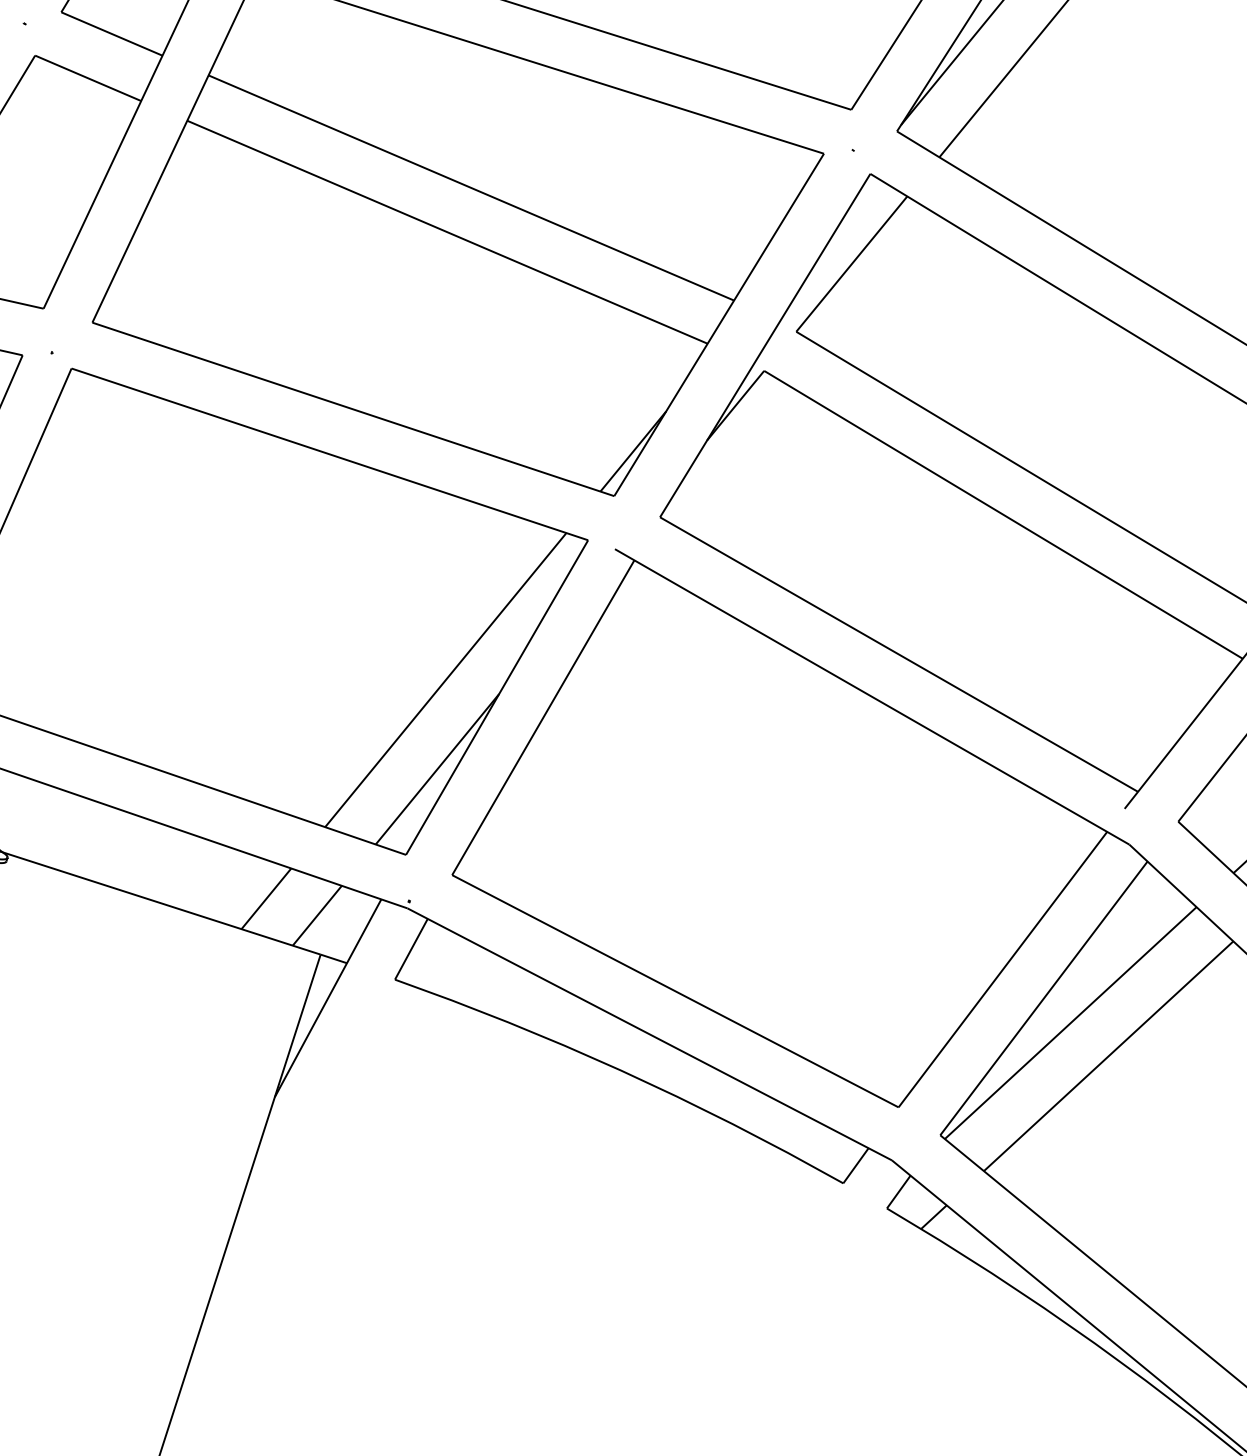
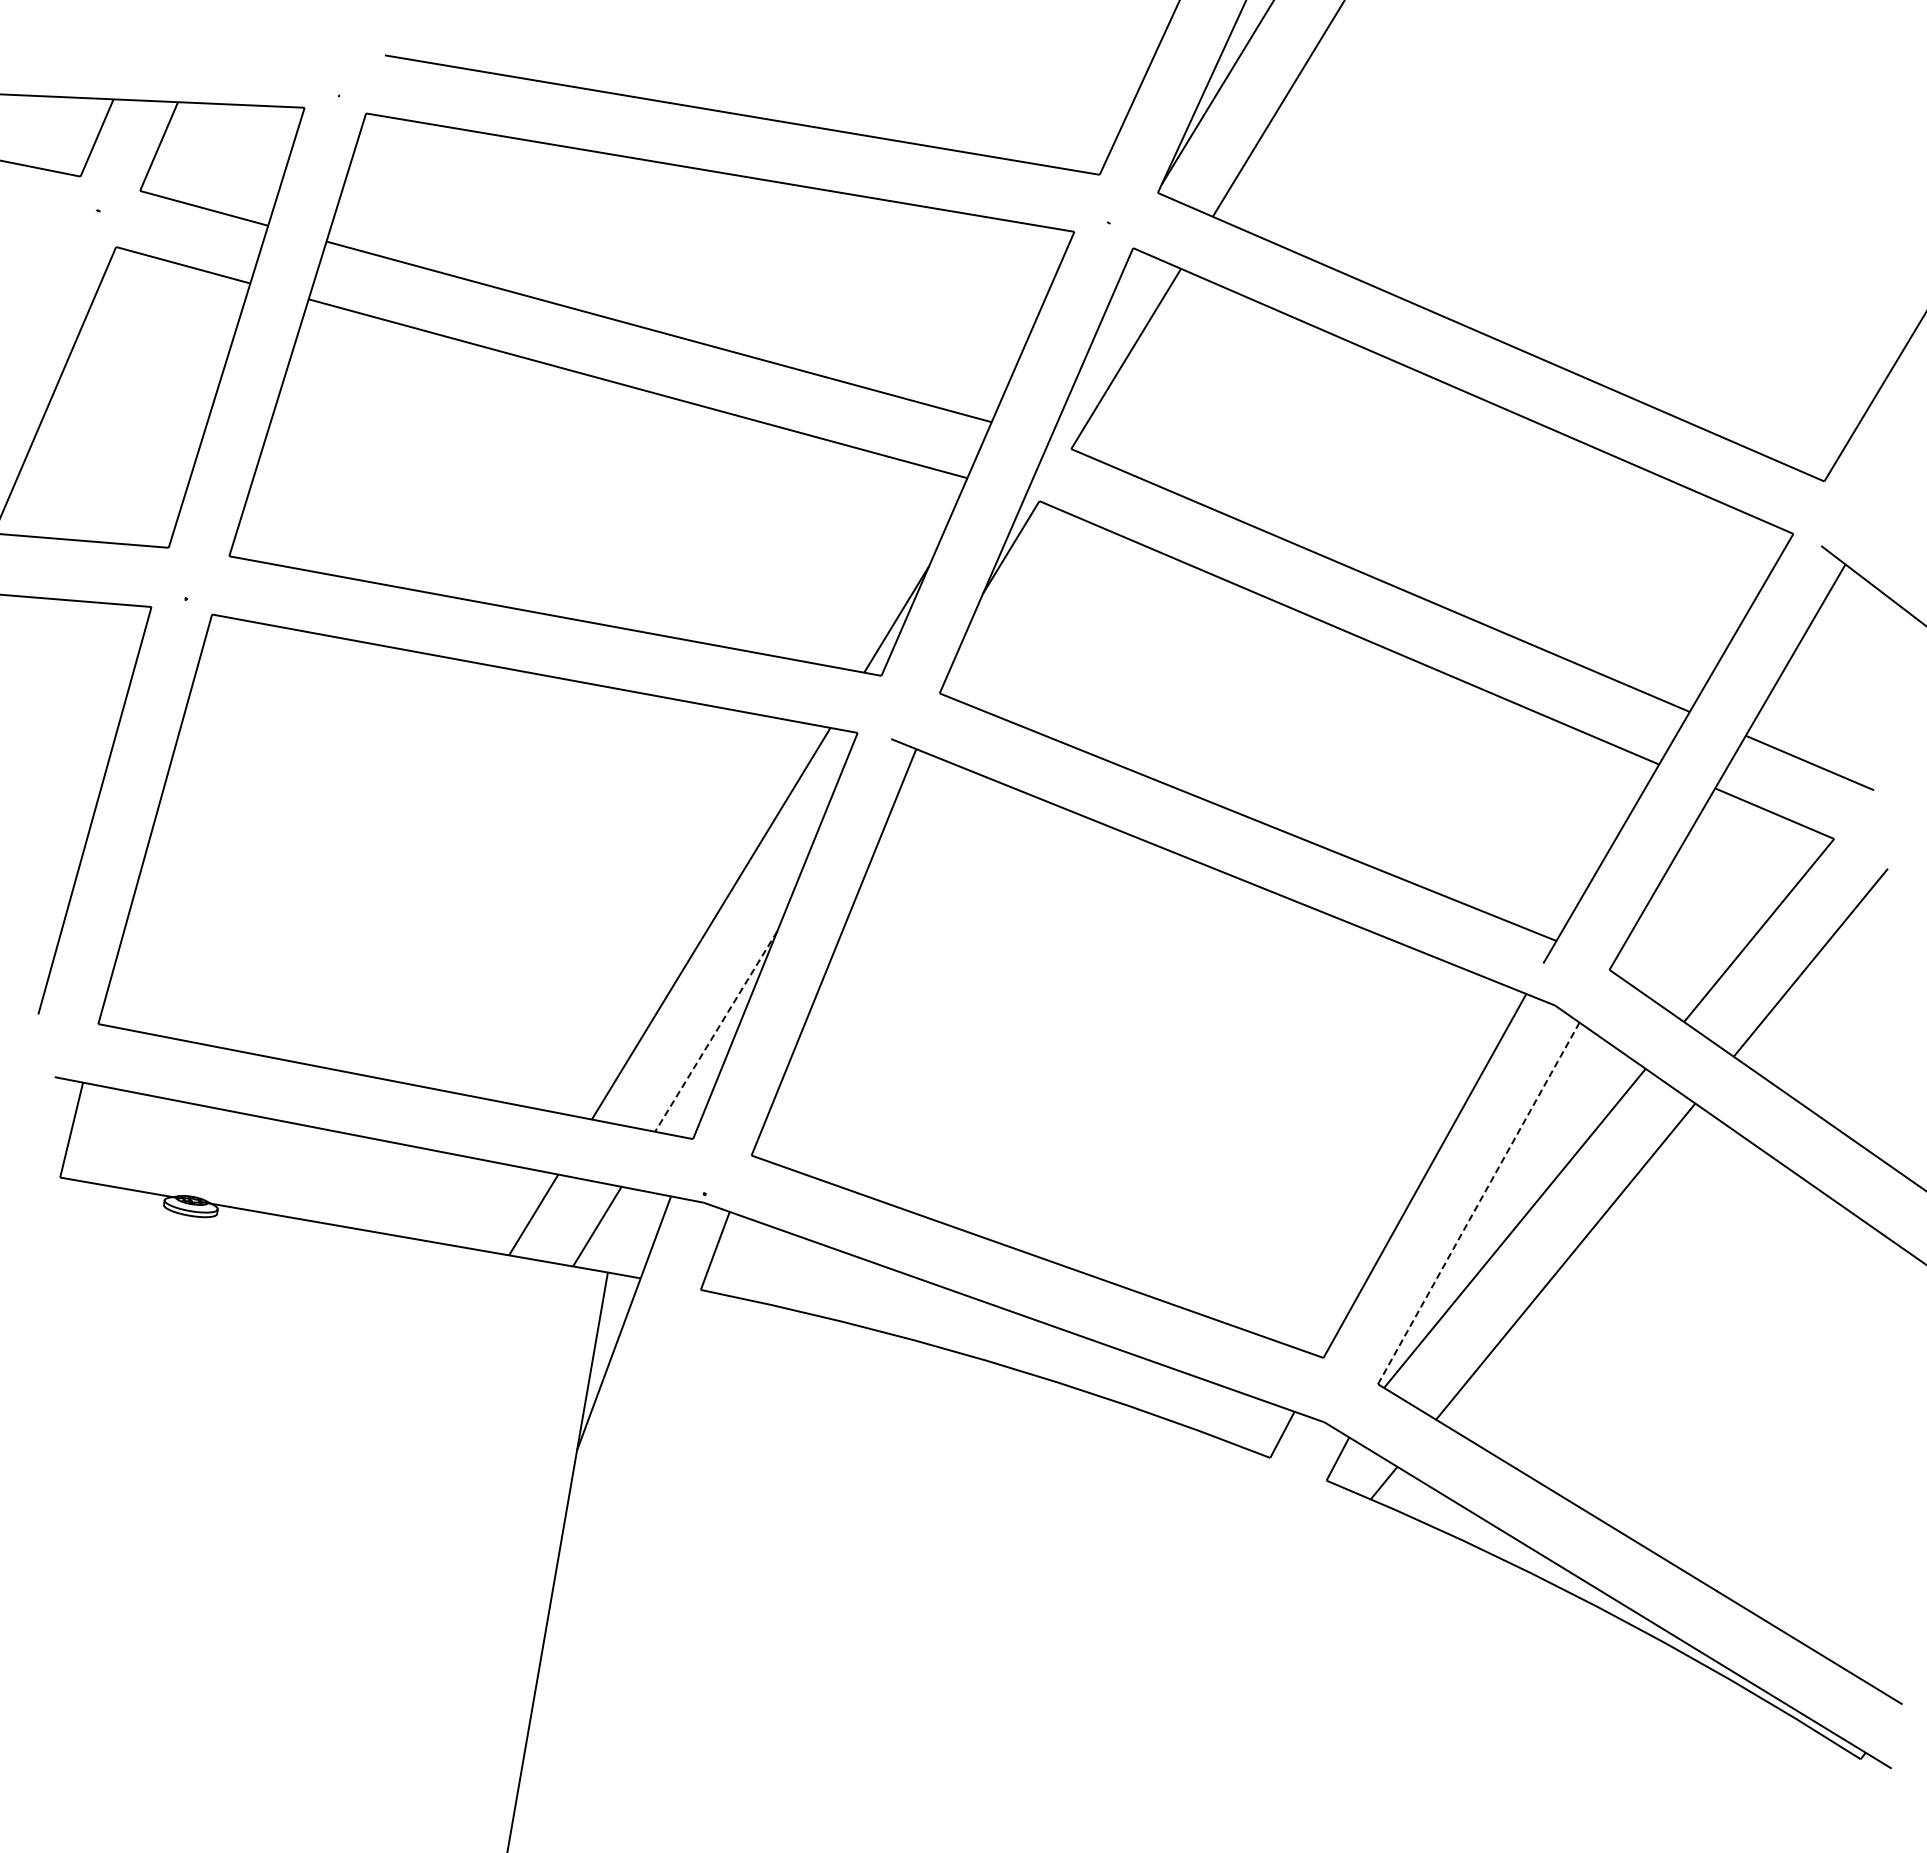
line: (436, 769) -> (715, 1032), solid -> dashed
line: (1043, 998) -> (1478, 1203), solid -> dashed

